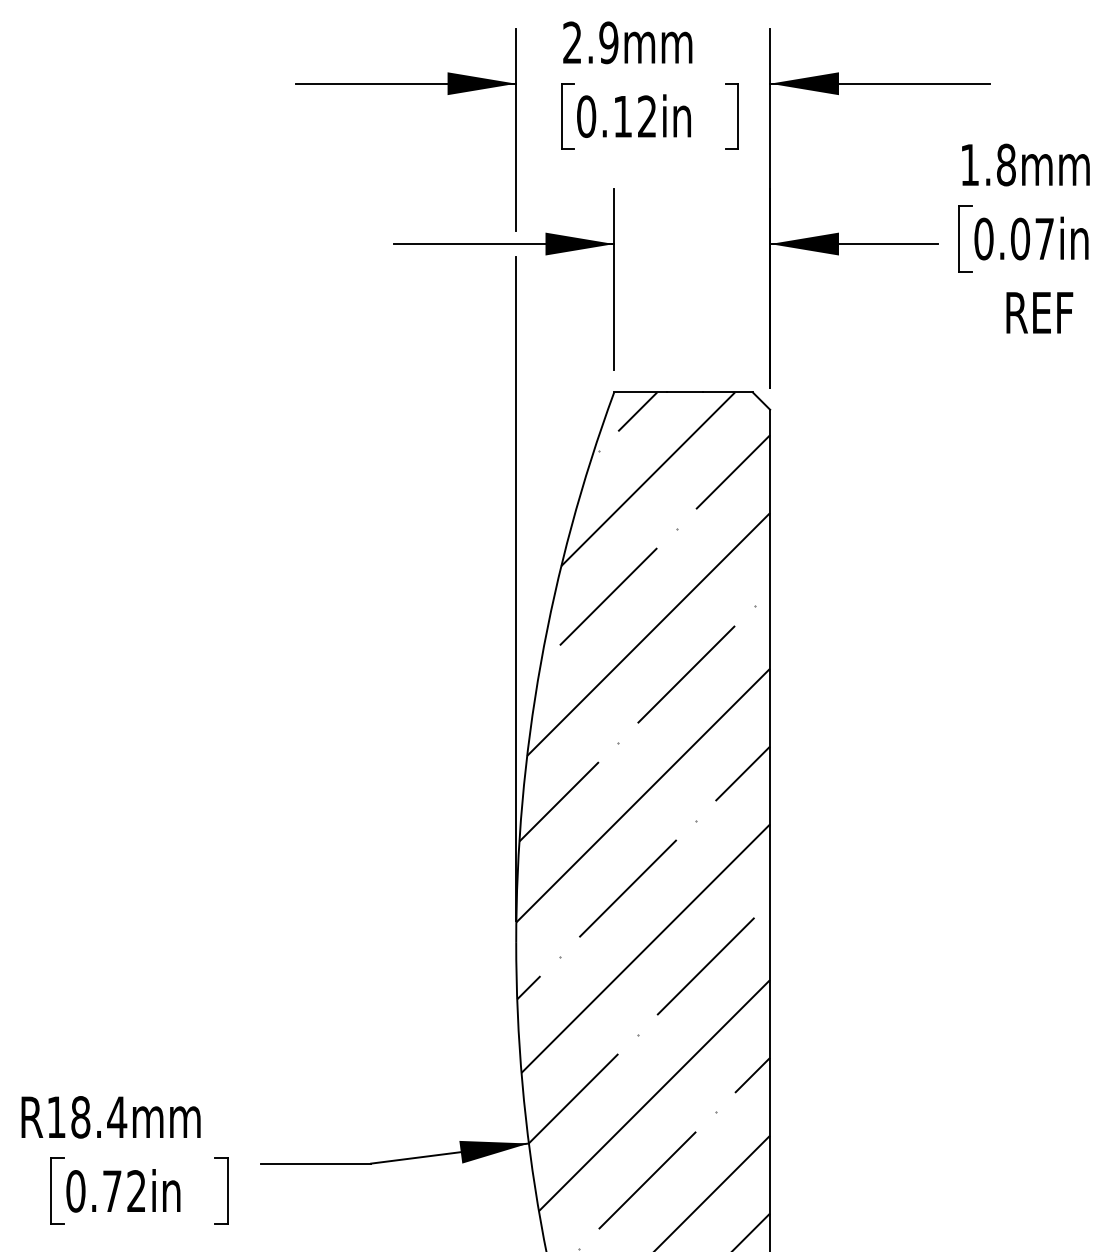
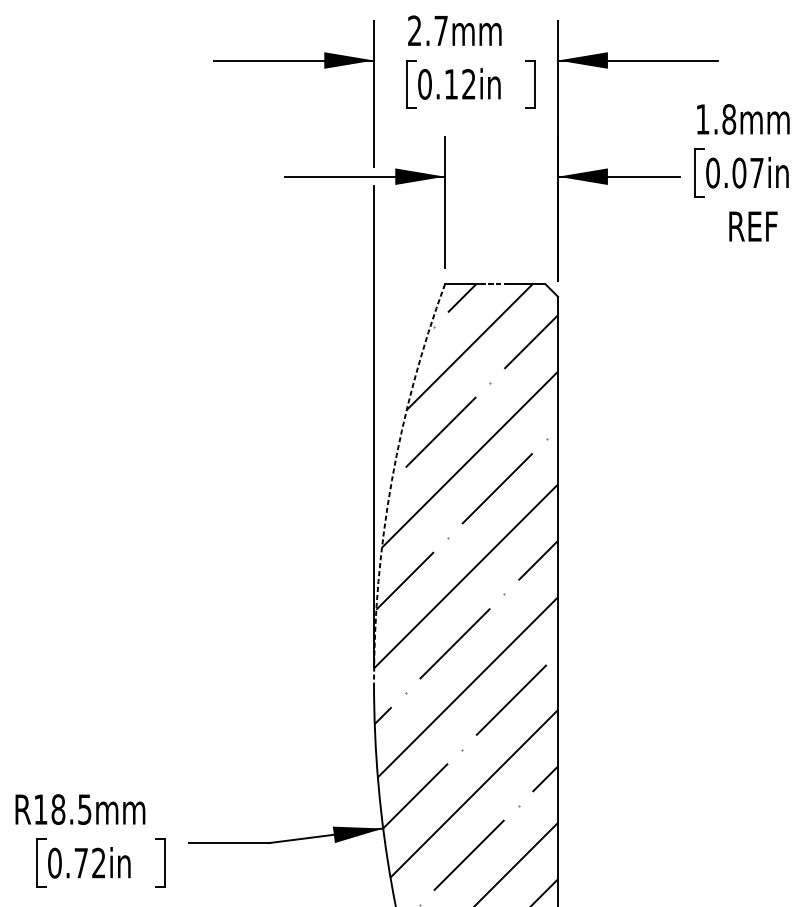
text: (608, 42) -> (440, 30), 2.9mm -> 2.7mm
line: (684, 392) -> (495, 284), solid -> dashed
arc: (540, 663) -> (391, 480), solid -> dashed
text: (117, 1117) -> (85, 809), R18.4mm -> R18.5mm

